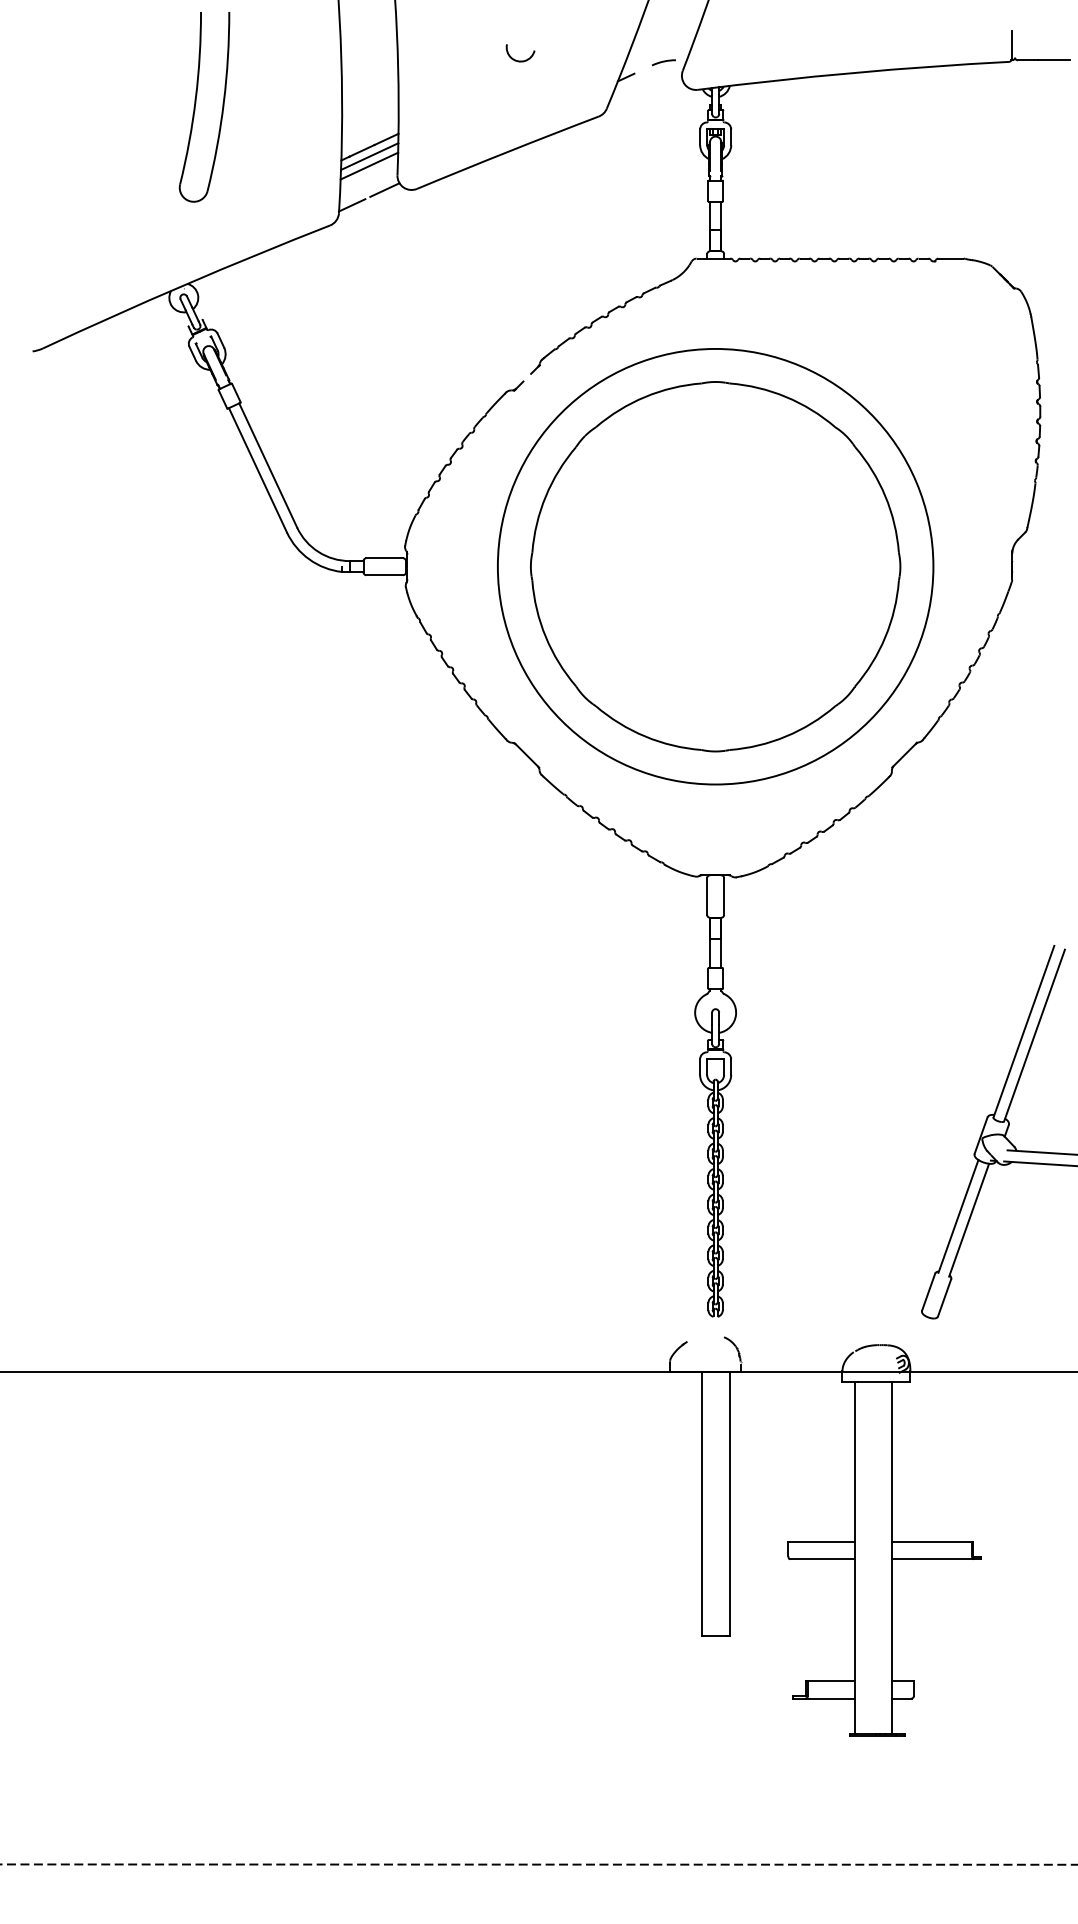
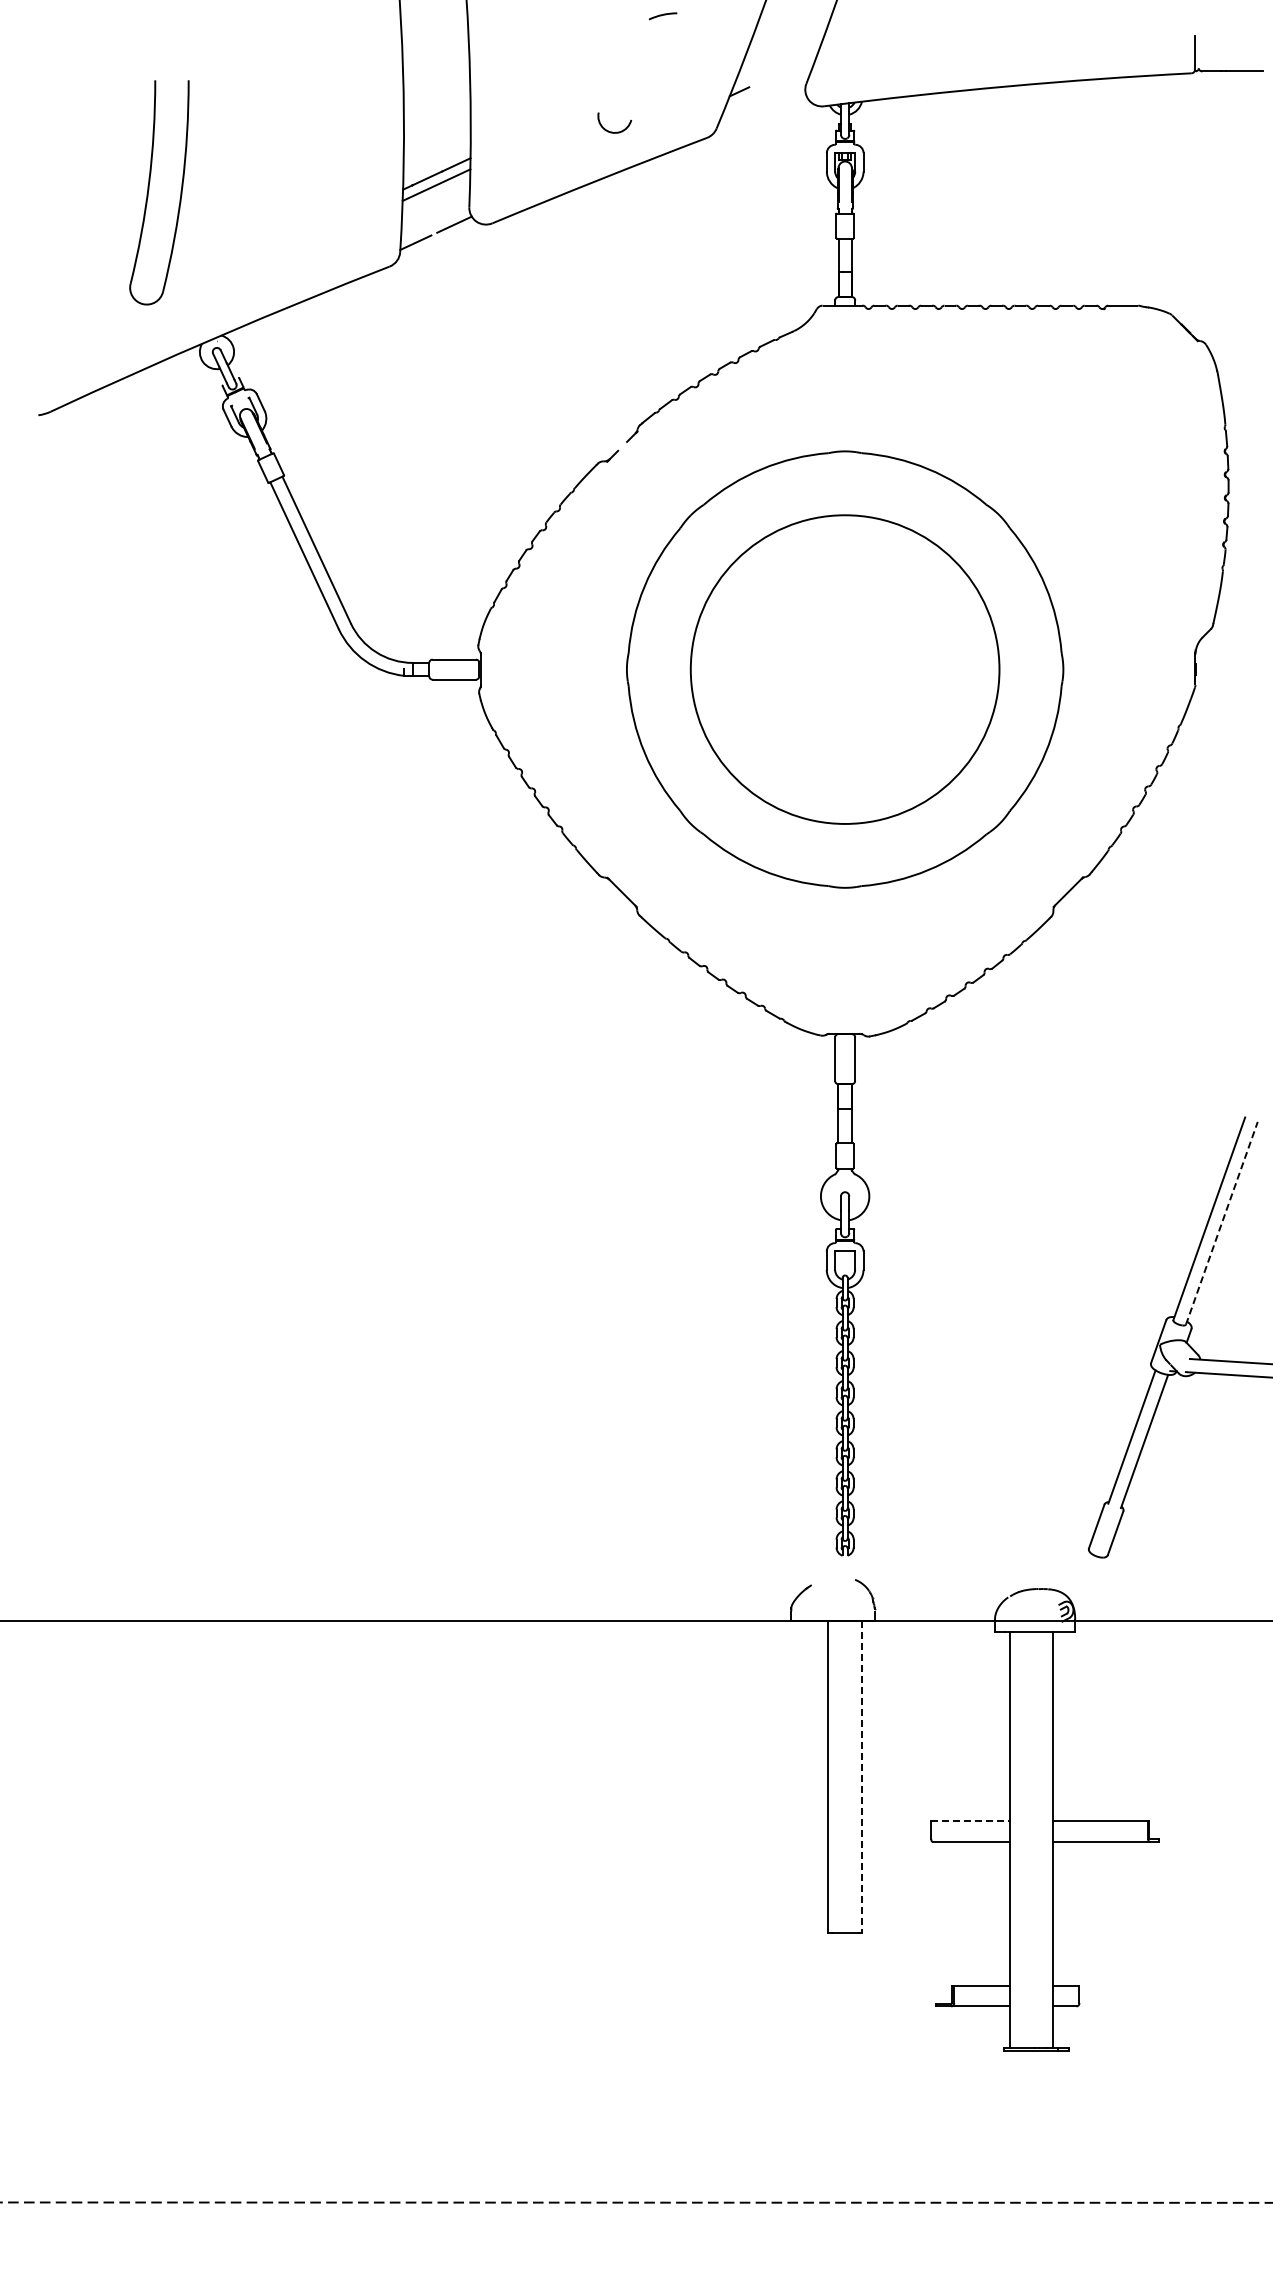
arc: (518, 60) -> (612, 131), moved
arc: (664, 62) -> (663, 15), moved
part: (196, 105) -> (149, 190), moved
line: (369, 166) -> (436, 196), removed
circle: (715, 566) -> (844, 669), size x0.6
line: (1034, 1035) -> (1221, 1223), solid -> dashed
line: (729, 1503) -> (861, 1776), solid -> dashed
line: (821, 1541) -> (970, 1821), solid -> dashed

